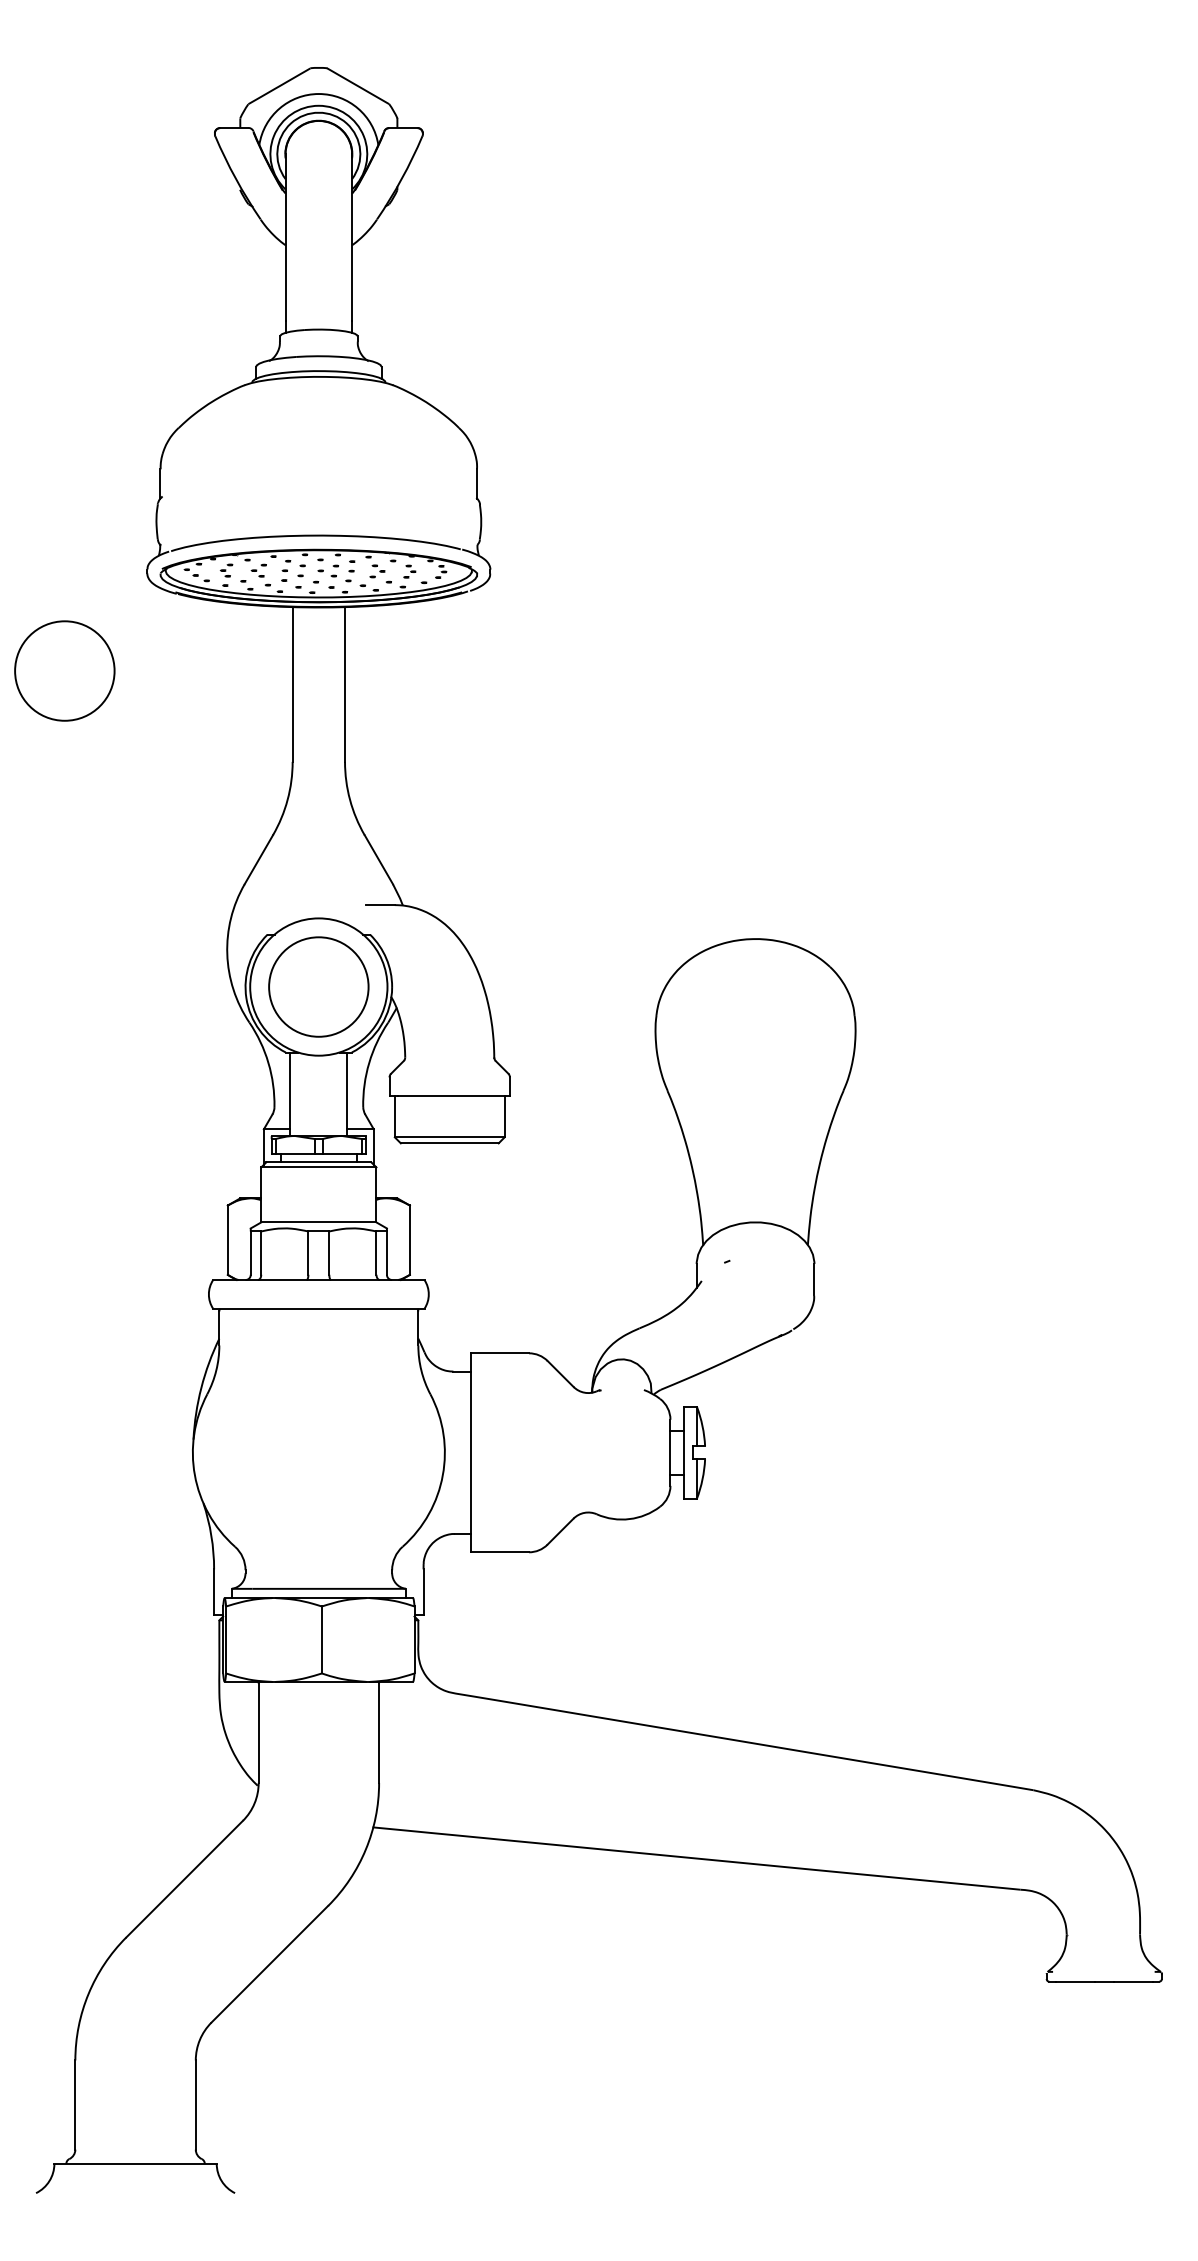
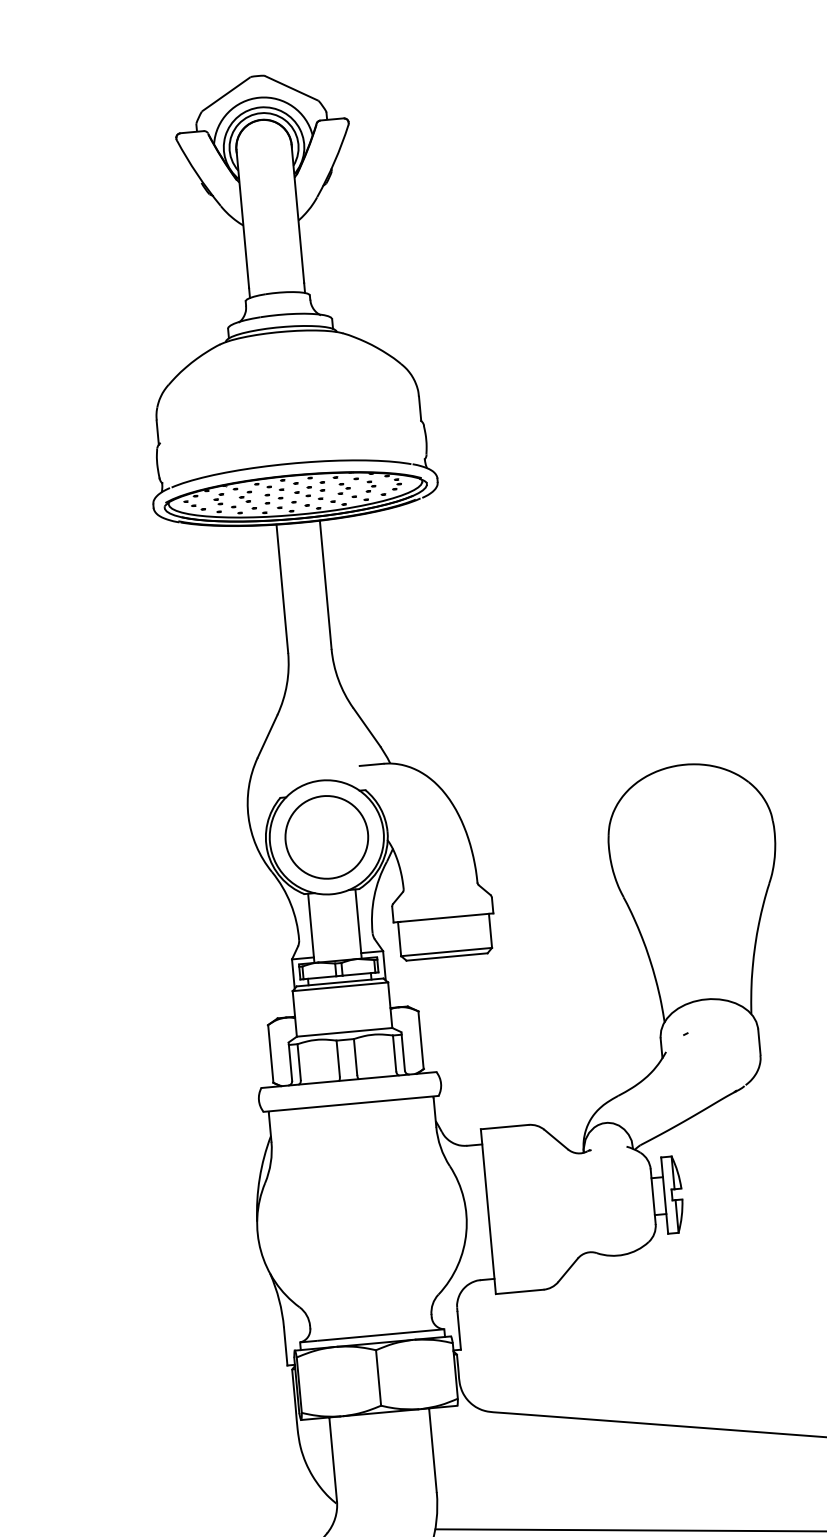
circle: (64, 670) -> (92, 594), removed

